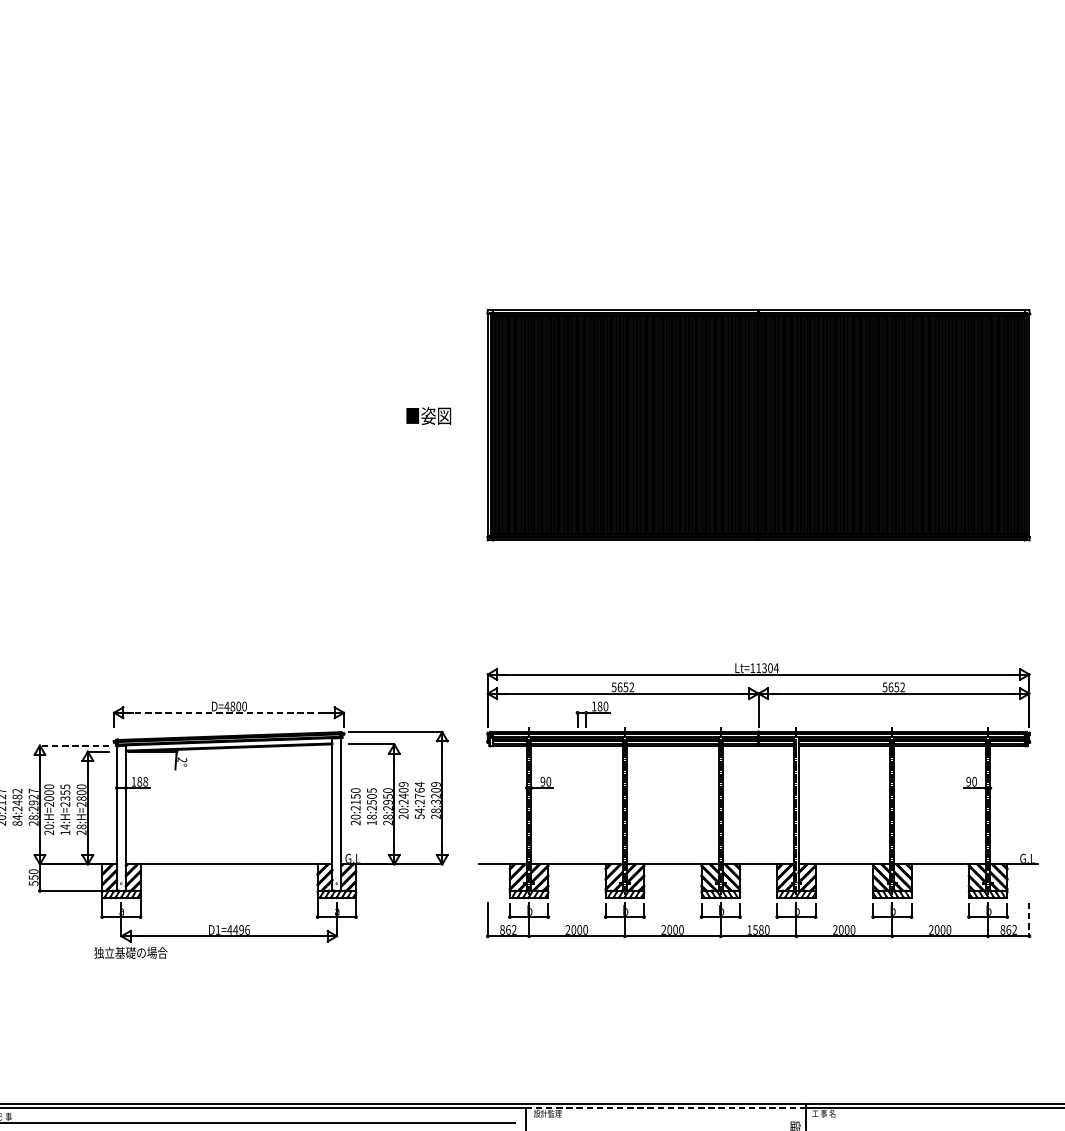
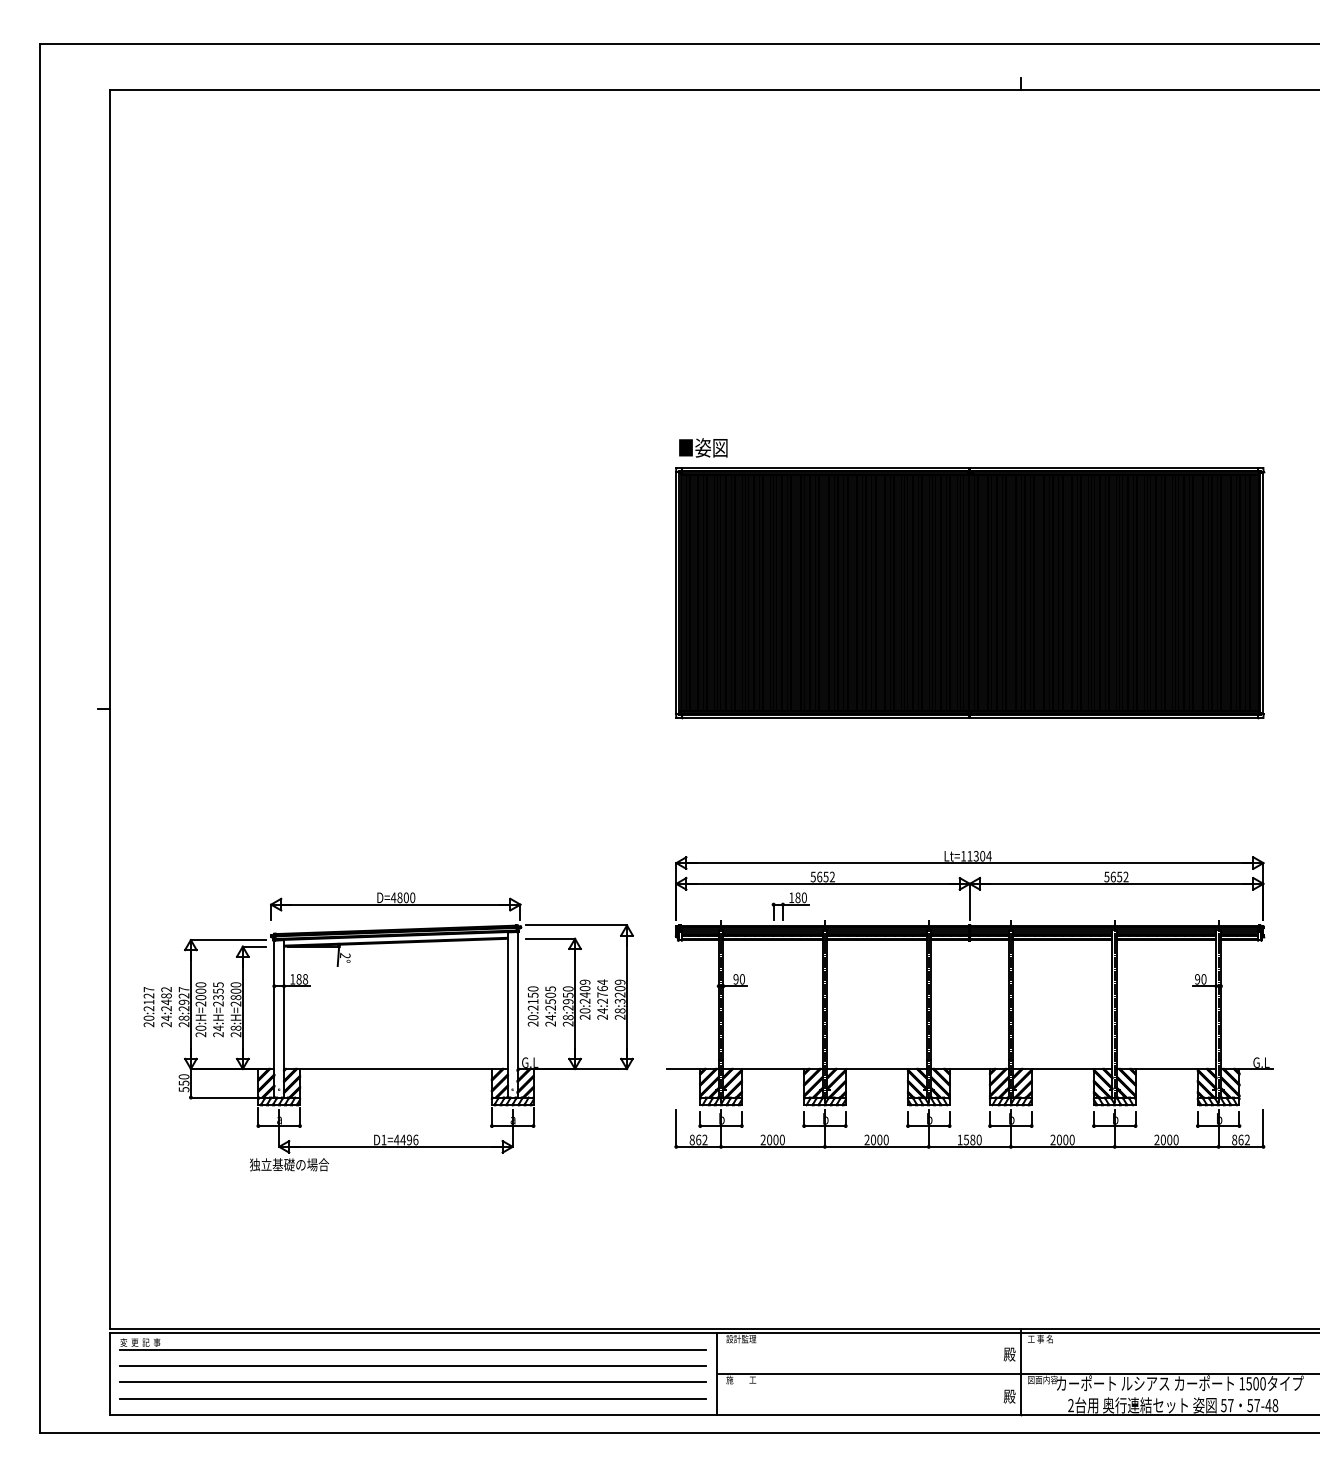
text: (428, 415) -> (703, 447), moved
line: (228, 712) -> (395, 904), dashed -> solid
line: (74, 745) -> (228, 940), dashed -> solid
text: (419, 816) -> (602, 1016), 54:2764 -> 24:2764
text: (371, 819) -> (550, 1020), 18:2505 -> 24:2505
text: (17, 823) -> (166, 1024), 84:2482 -> 24:2482
text: (65, 832) -> (218, 1034), 14:H=2355 -> 24:H=2355
line: (1029, 920) -> (1263, 1129), dashed -> solid
line: (666, 1108) -> (869, 1333), dashed -> solid

